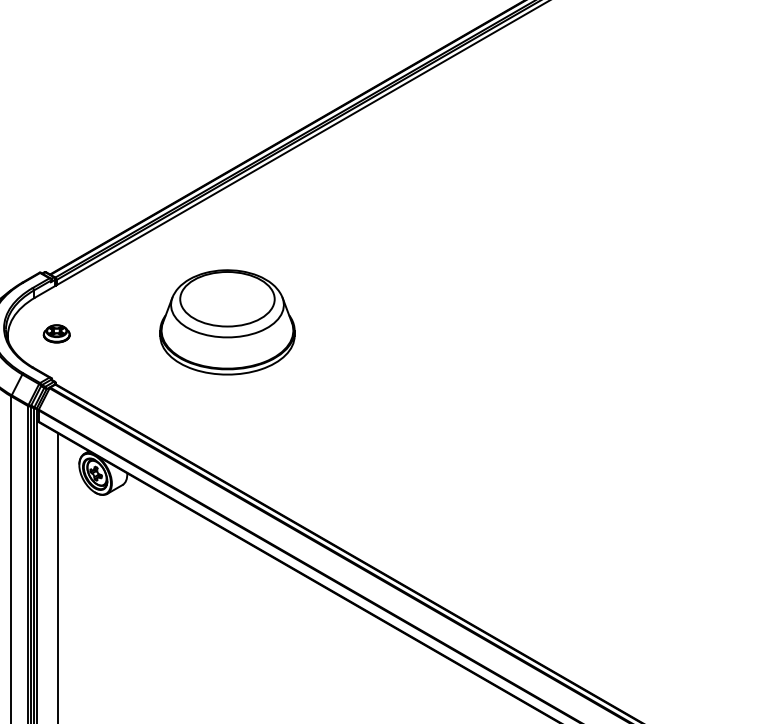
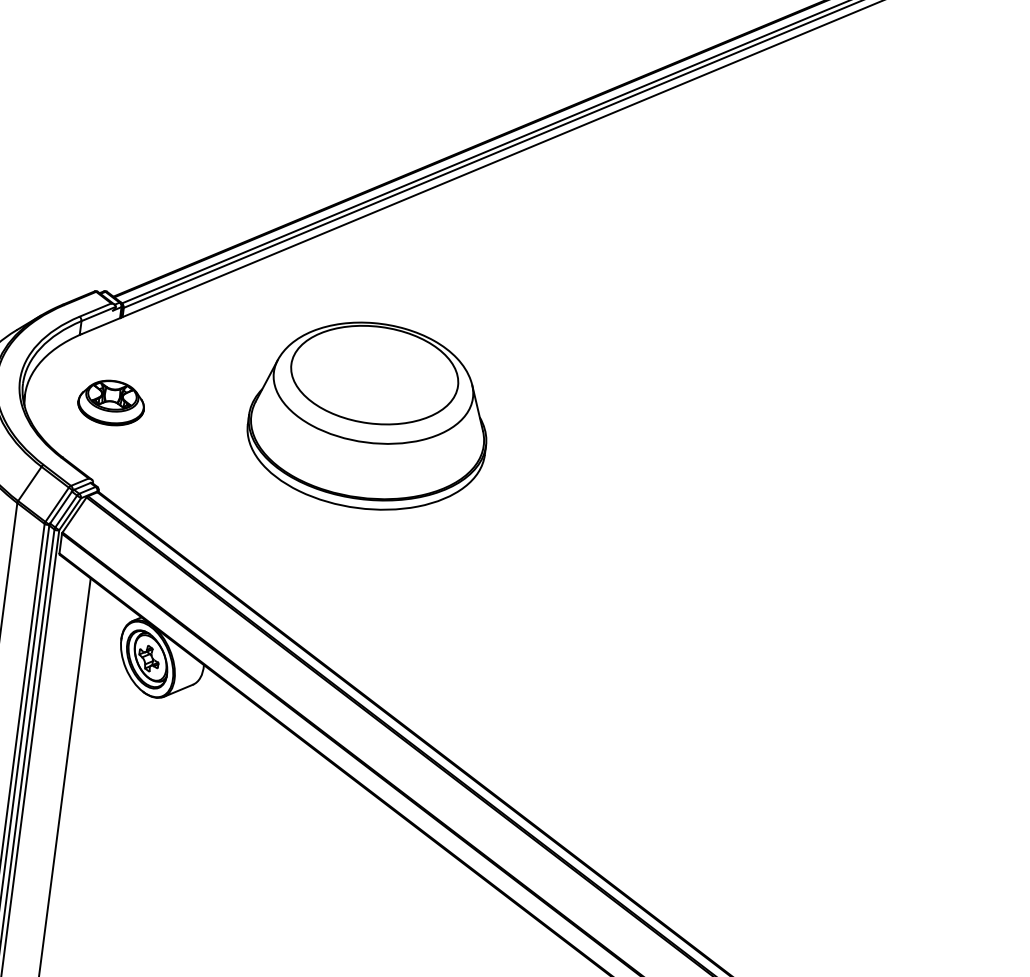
part: (227, 322) -> (369, 416), moved
part: (56, 333) -> (111, 402), size x1.43

